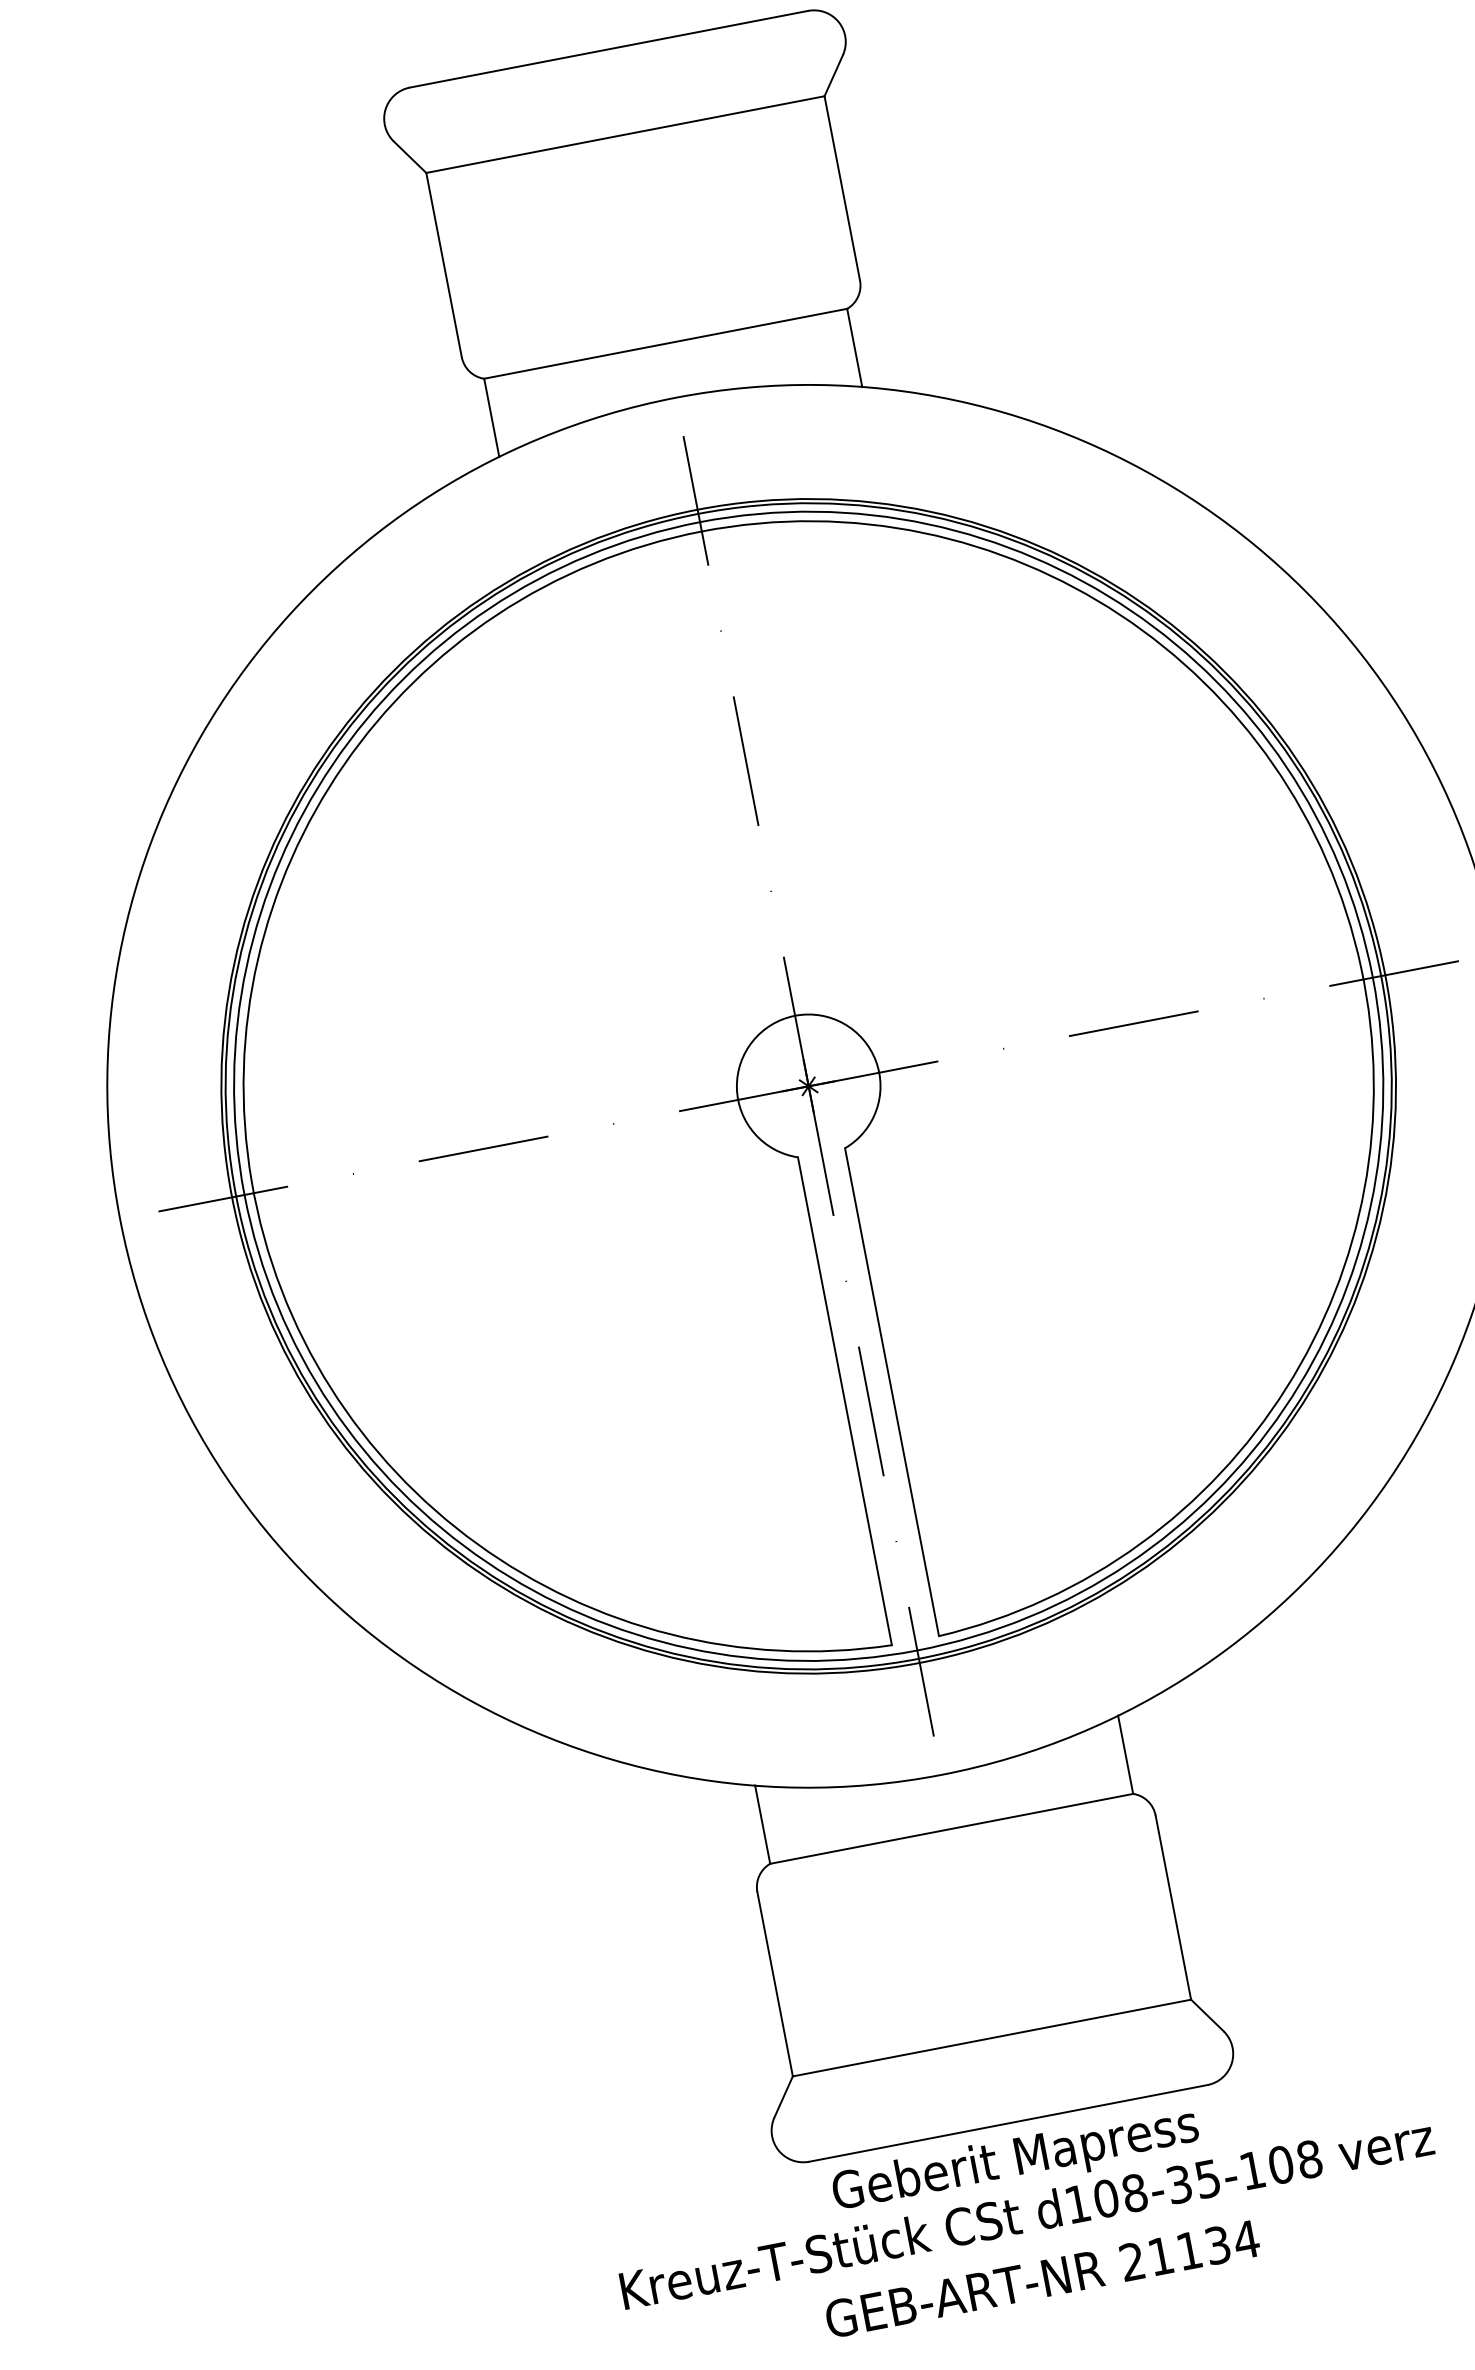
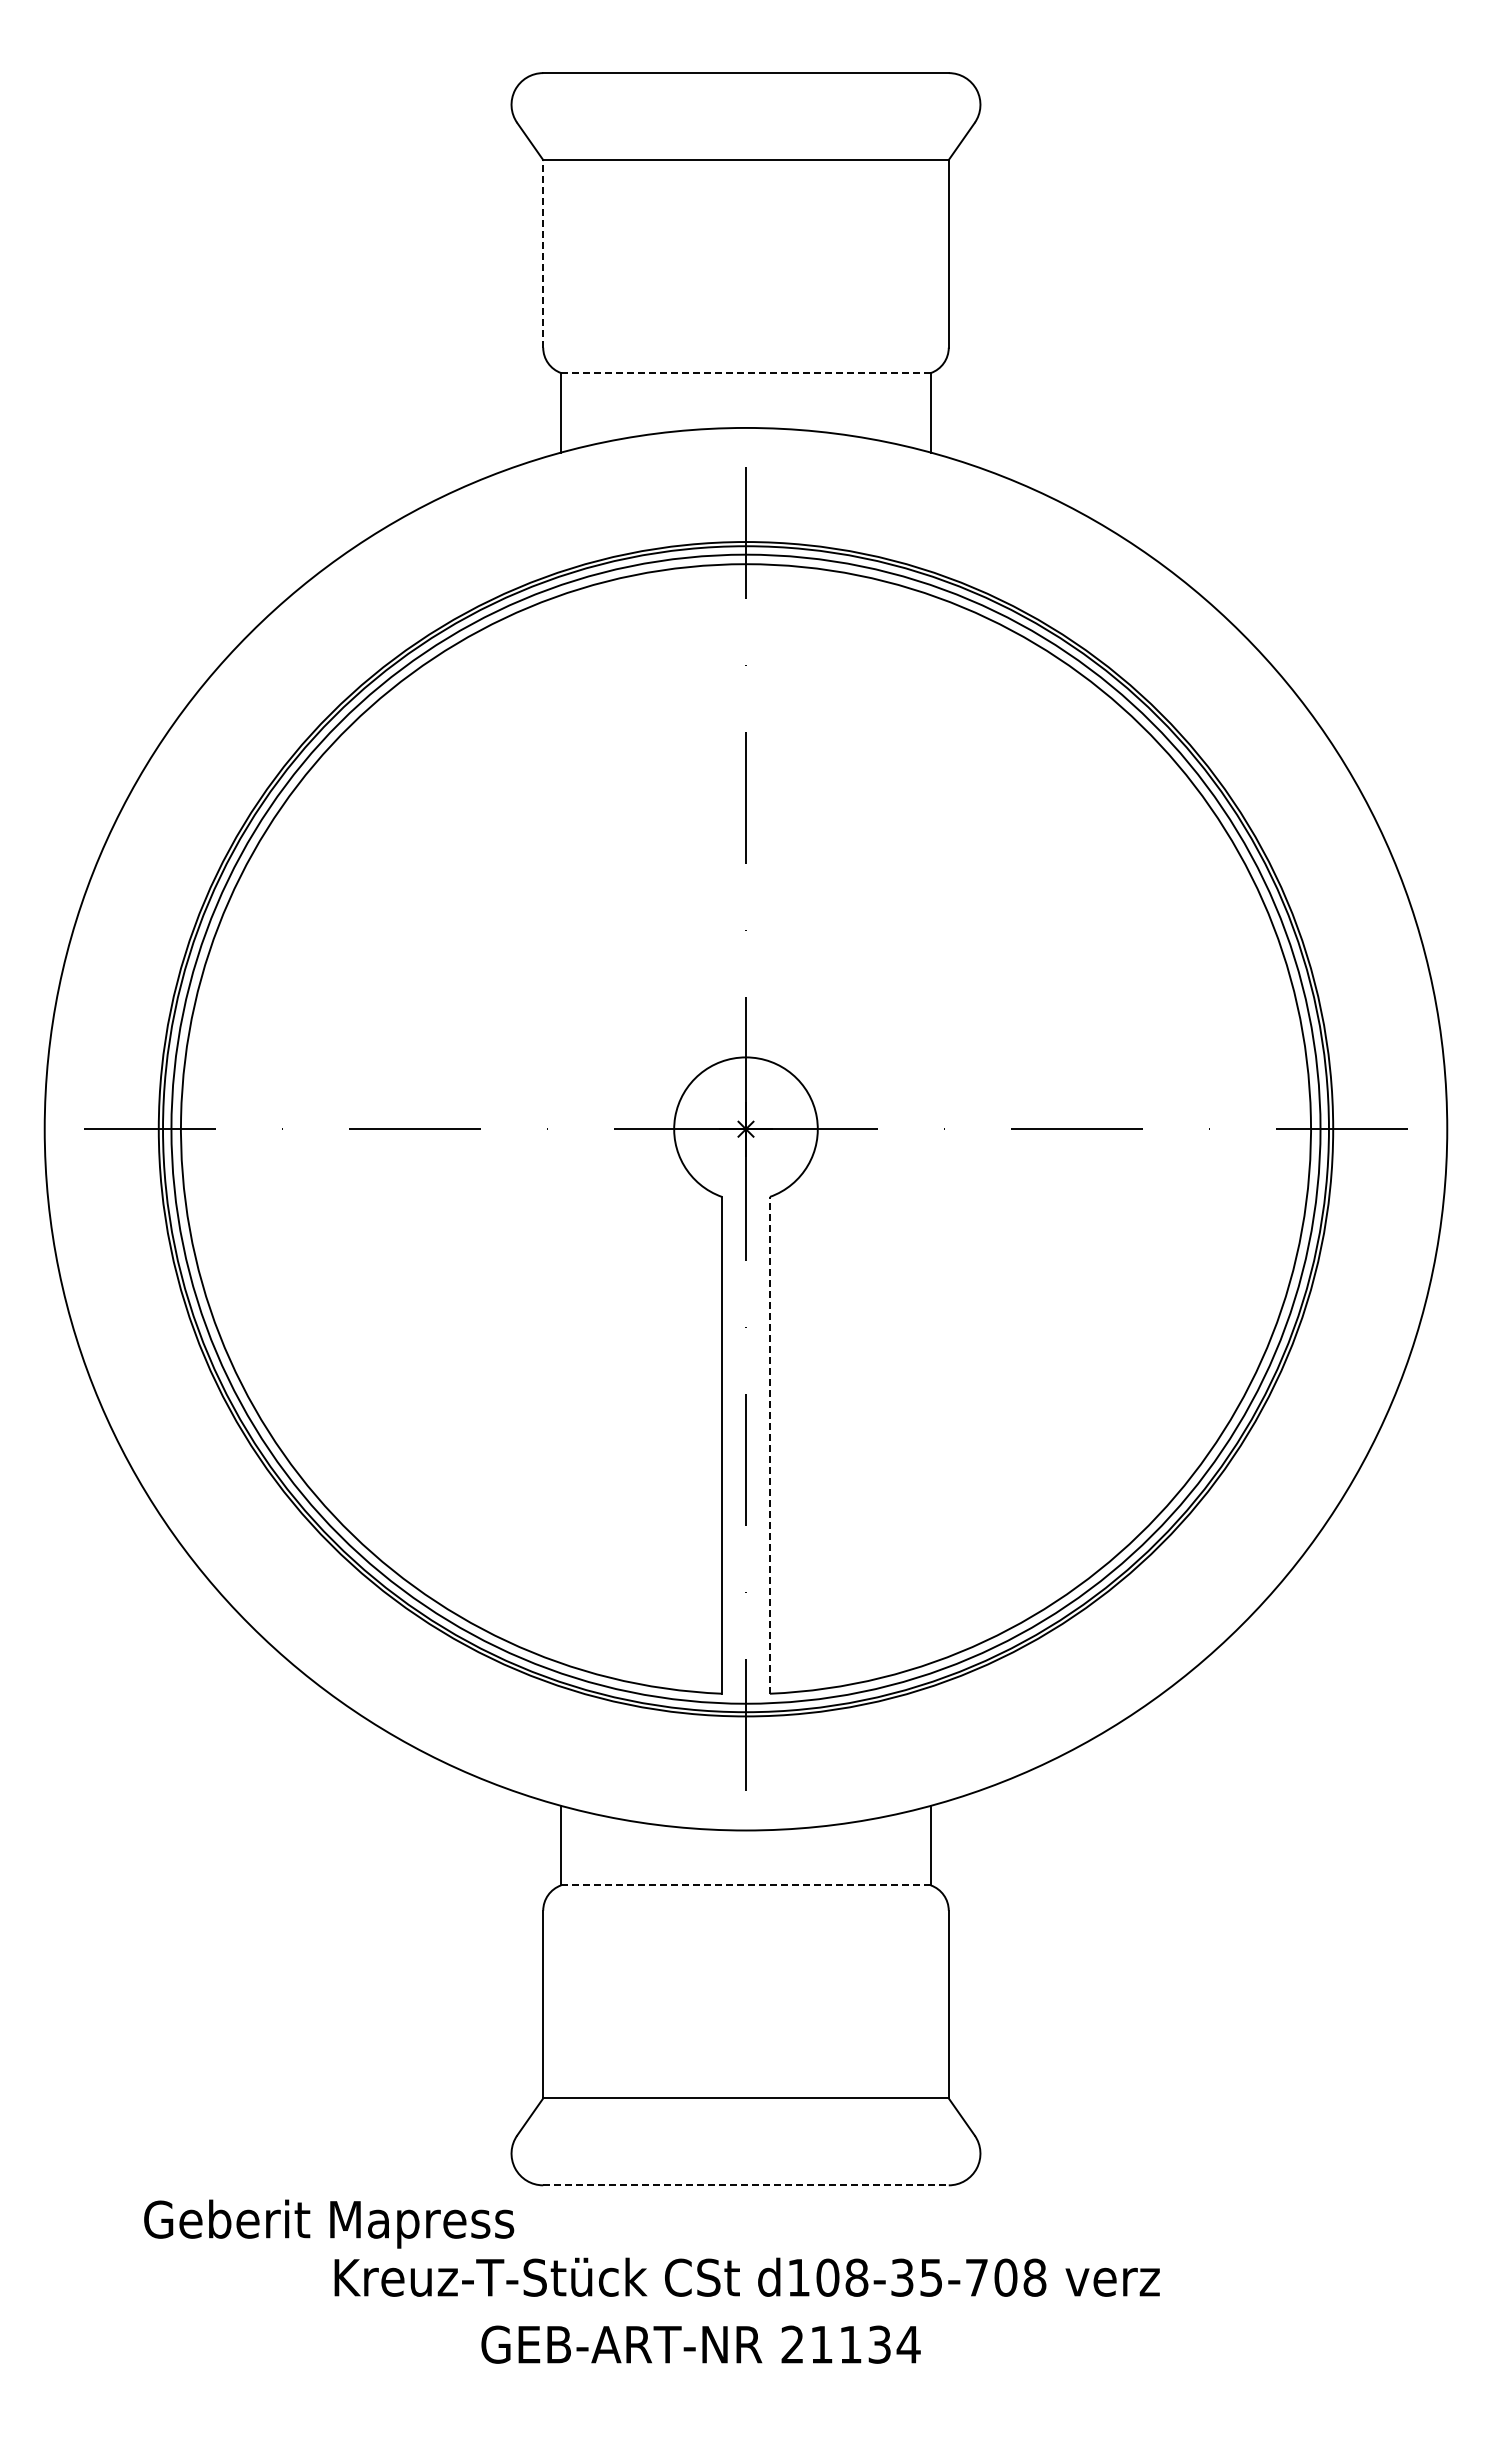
line: (444, 264) -> (543, 253), solid -> dashed
line: (666, 344) -> (746, 373), solid -> dashed
line: (891, 1391) -> (769, 1444), solid -> dashed
line: (952, 1828) -> (746, 1885), solid -> dashed
line: (1008, 2123) -> (746, 2185), solid -> dashed
text: (1016, 2160) -> (329, 2223), moved
text: (1252, 2170) -> (976, 2277), d108-35-108 -> d108-35-708
text: (1041, 2279) -> (700, 2344), moved

